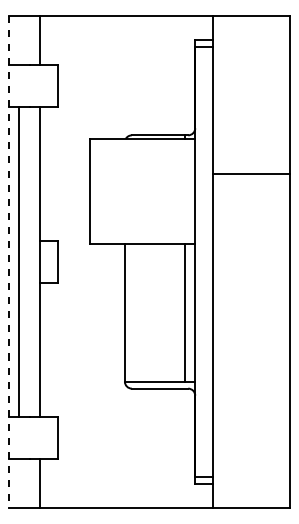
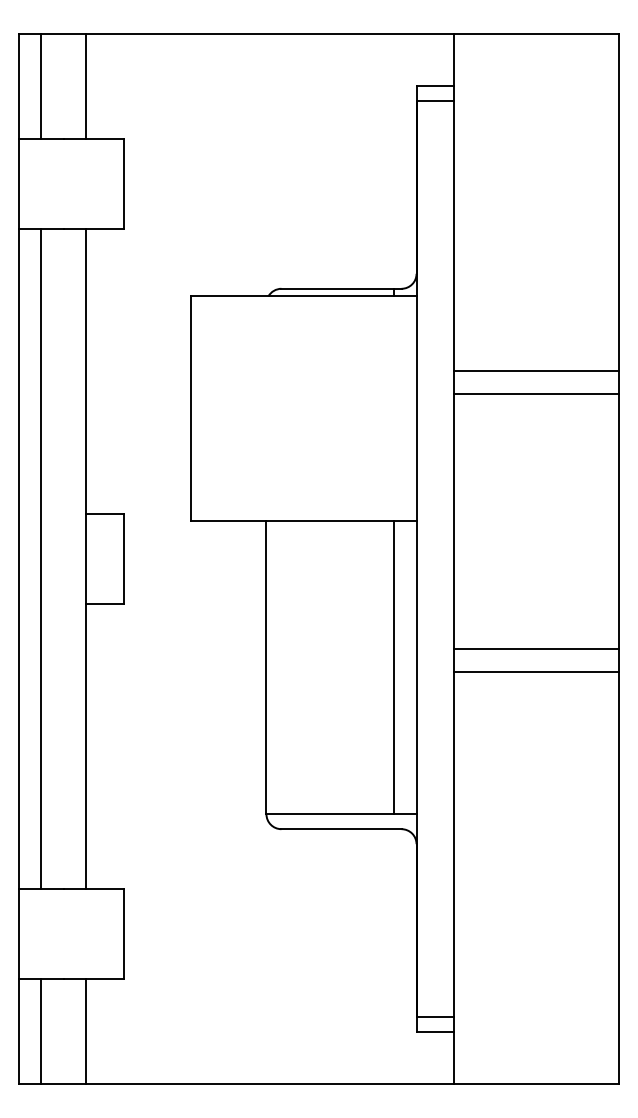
line: (19, 39) -> (41, 84), added
line: (251, 184) -> (536, 393), added
line: (8, 262) -> (18, 560), dashed -> solid
line: (251, 304) -> (536, 649), added
line: (251, 314) -> (536, 670), added
line: (19, 483) -> (41, 1031), added

